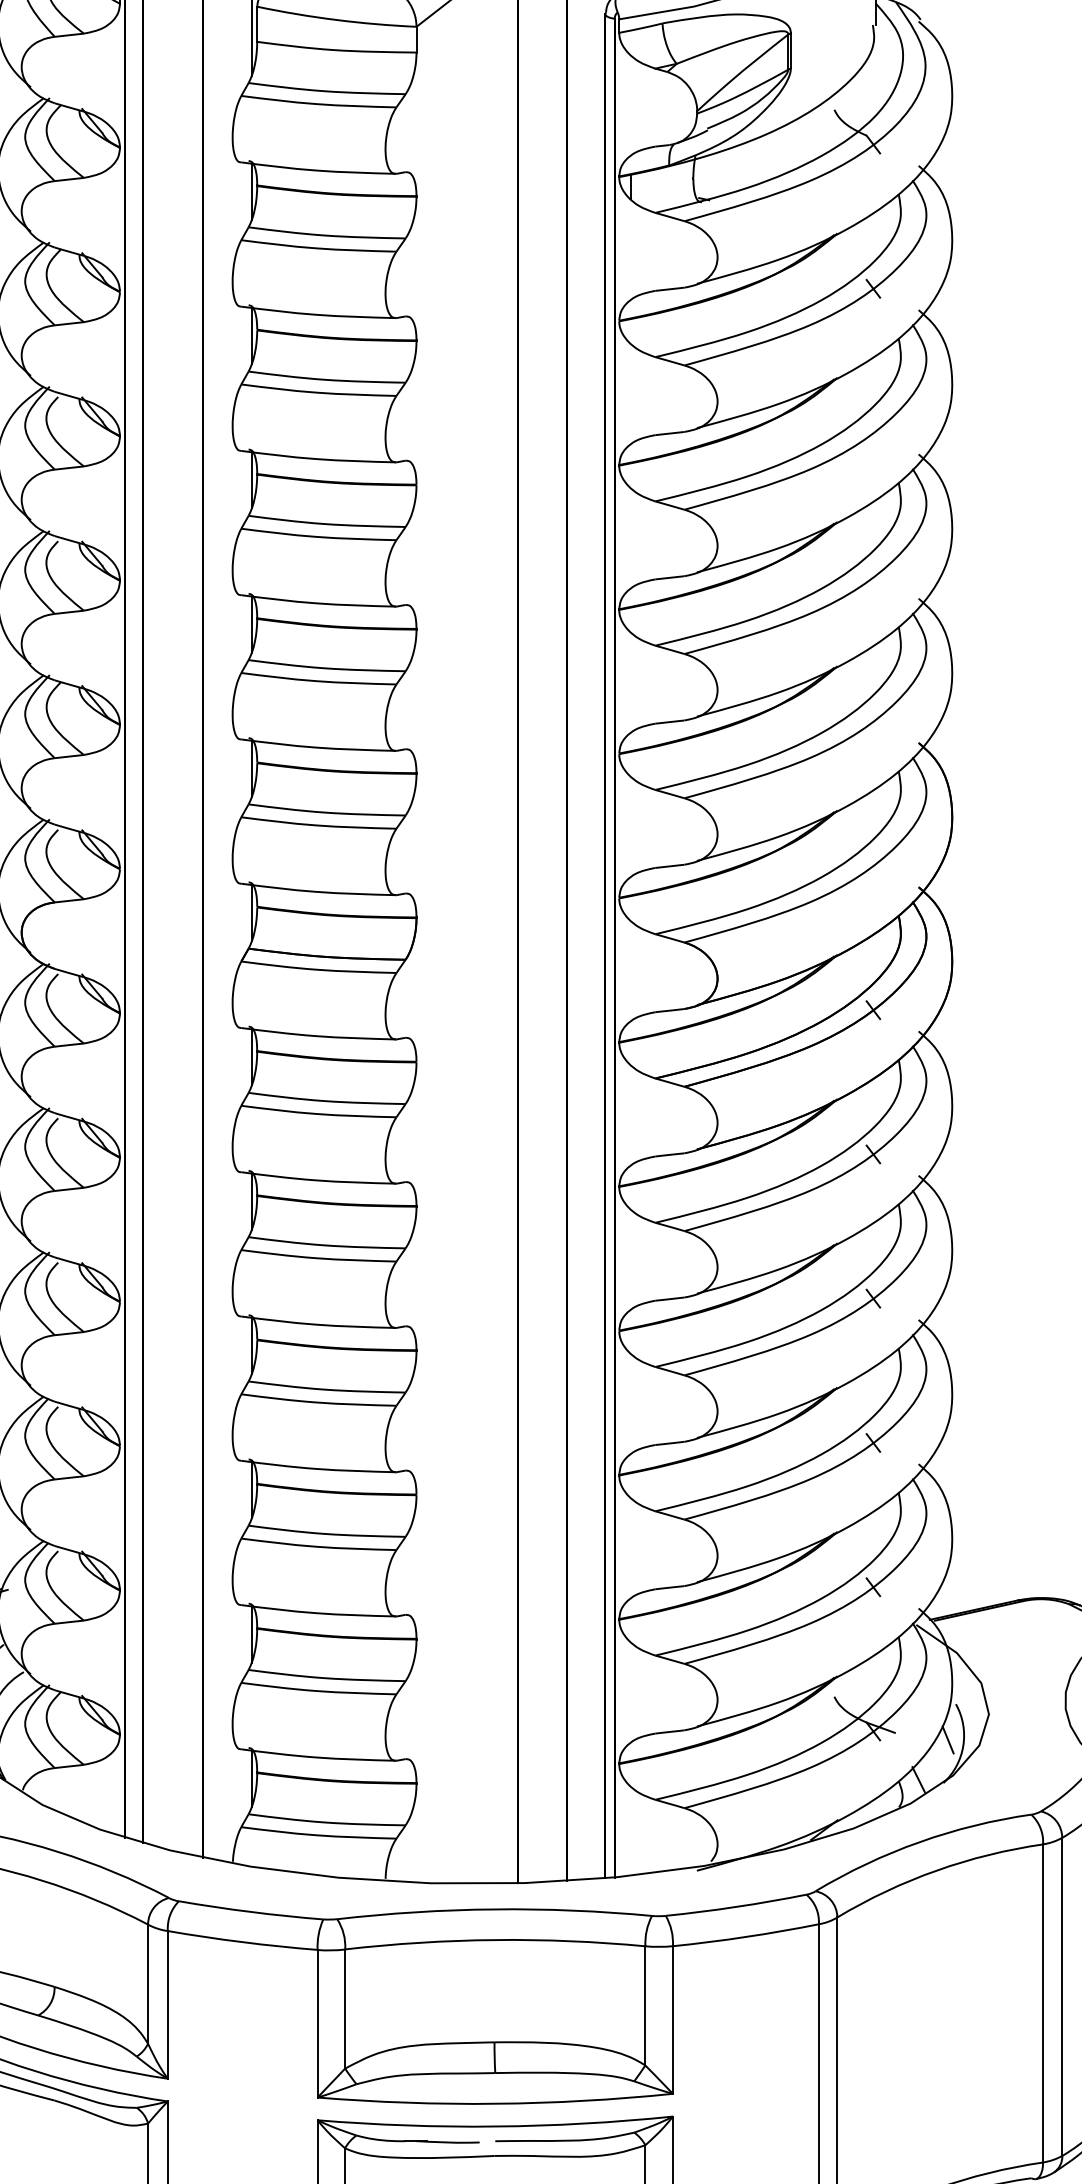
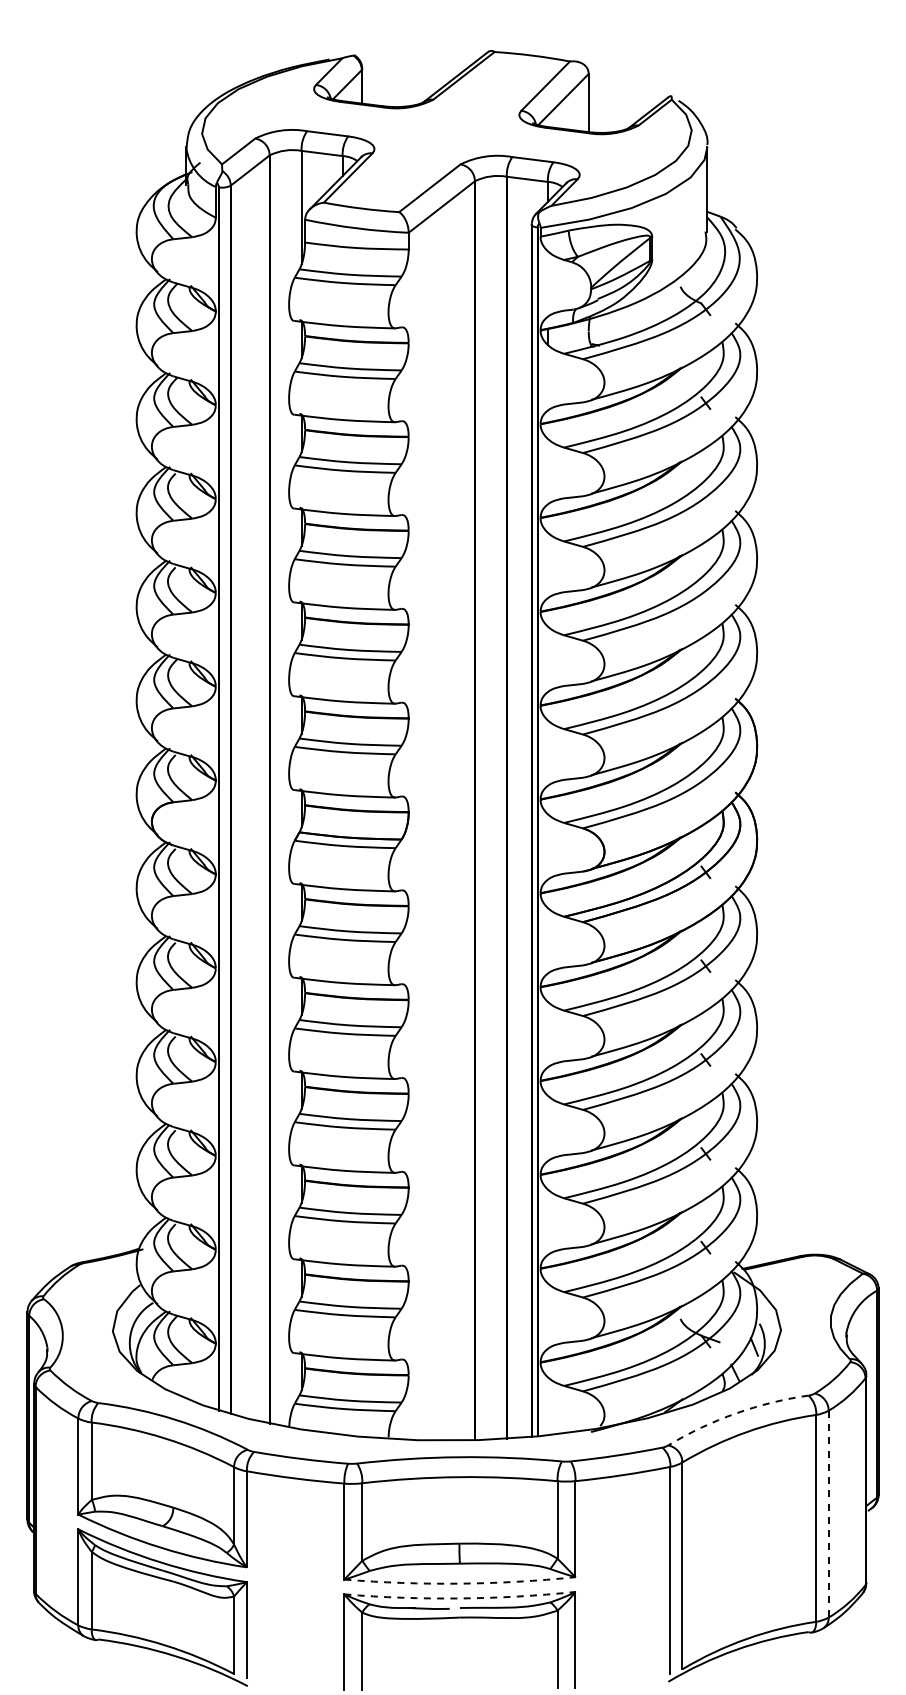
arc: (918, 1842) -> (735, 1413), solid -> dashed
line: (1061, 1997) -> (828, 1514), solid -> dashed
arc: (496, 2103) -> (460, 1583), solid -> dashed
arc: (496, 2126) -> (460, 1598), solid -> dashed

